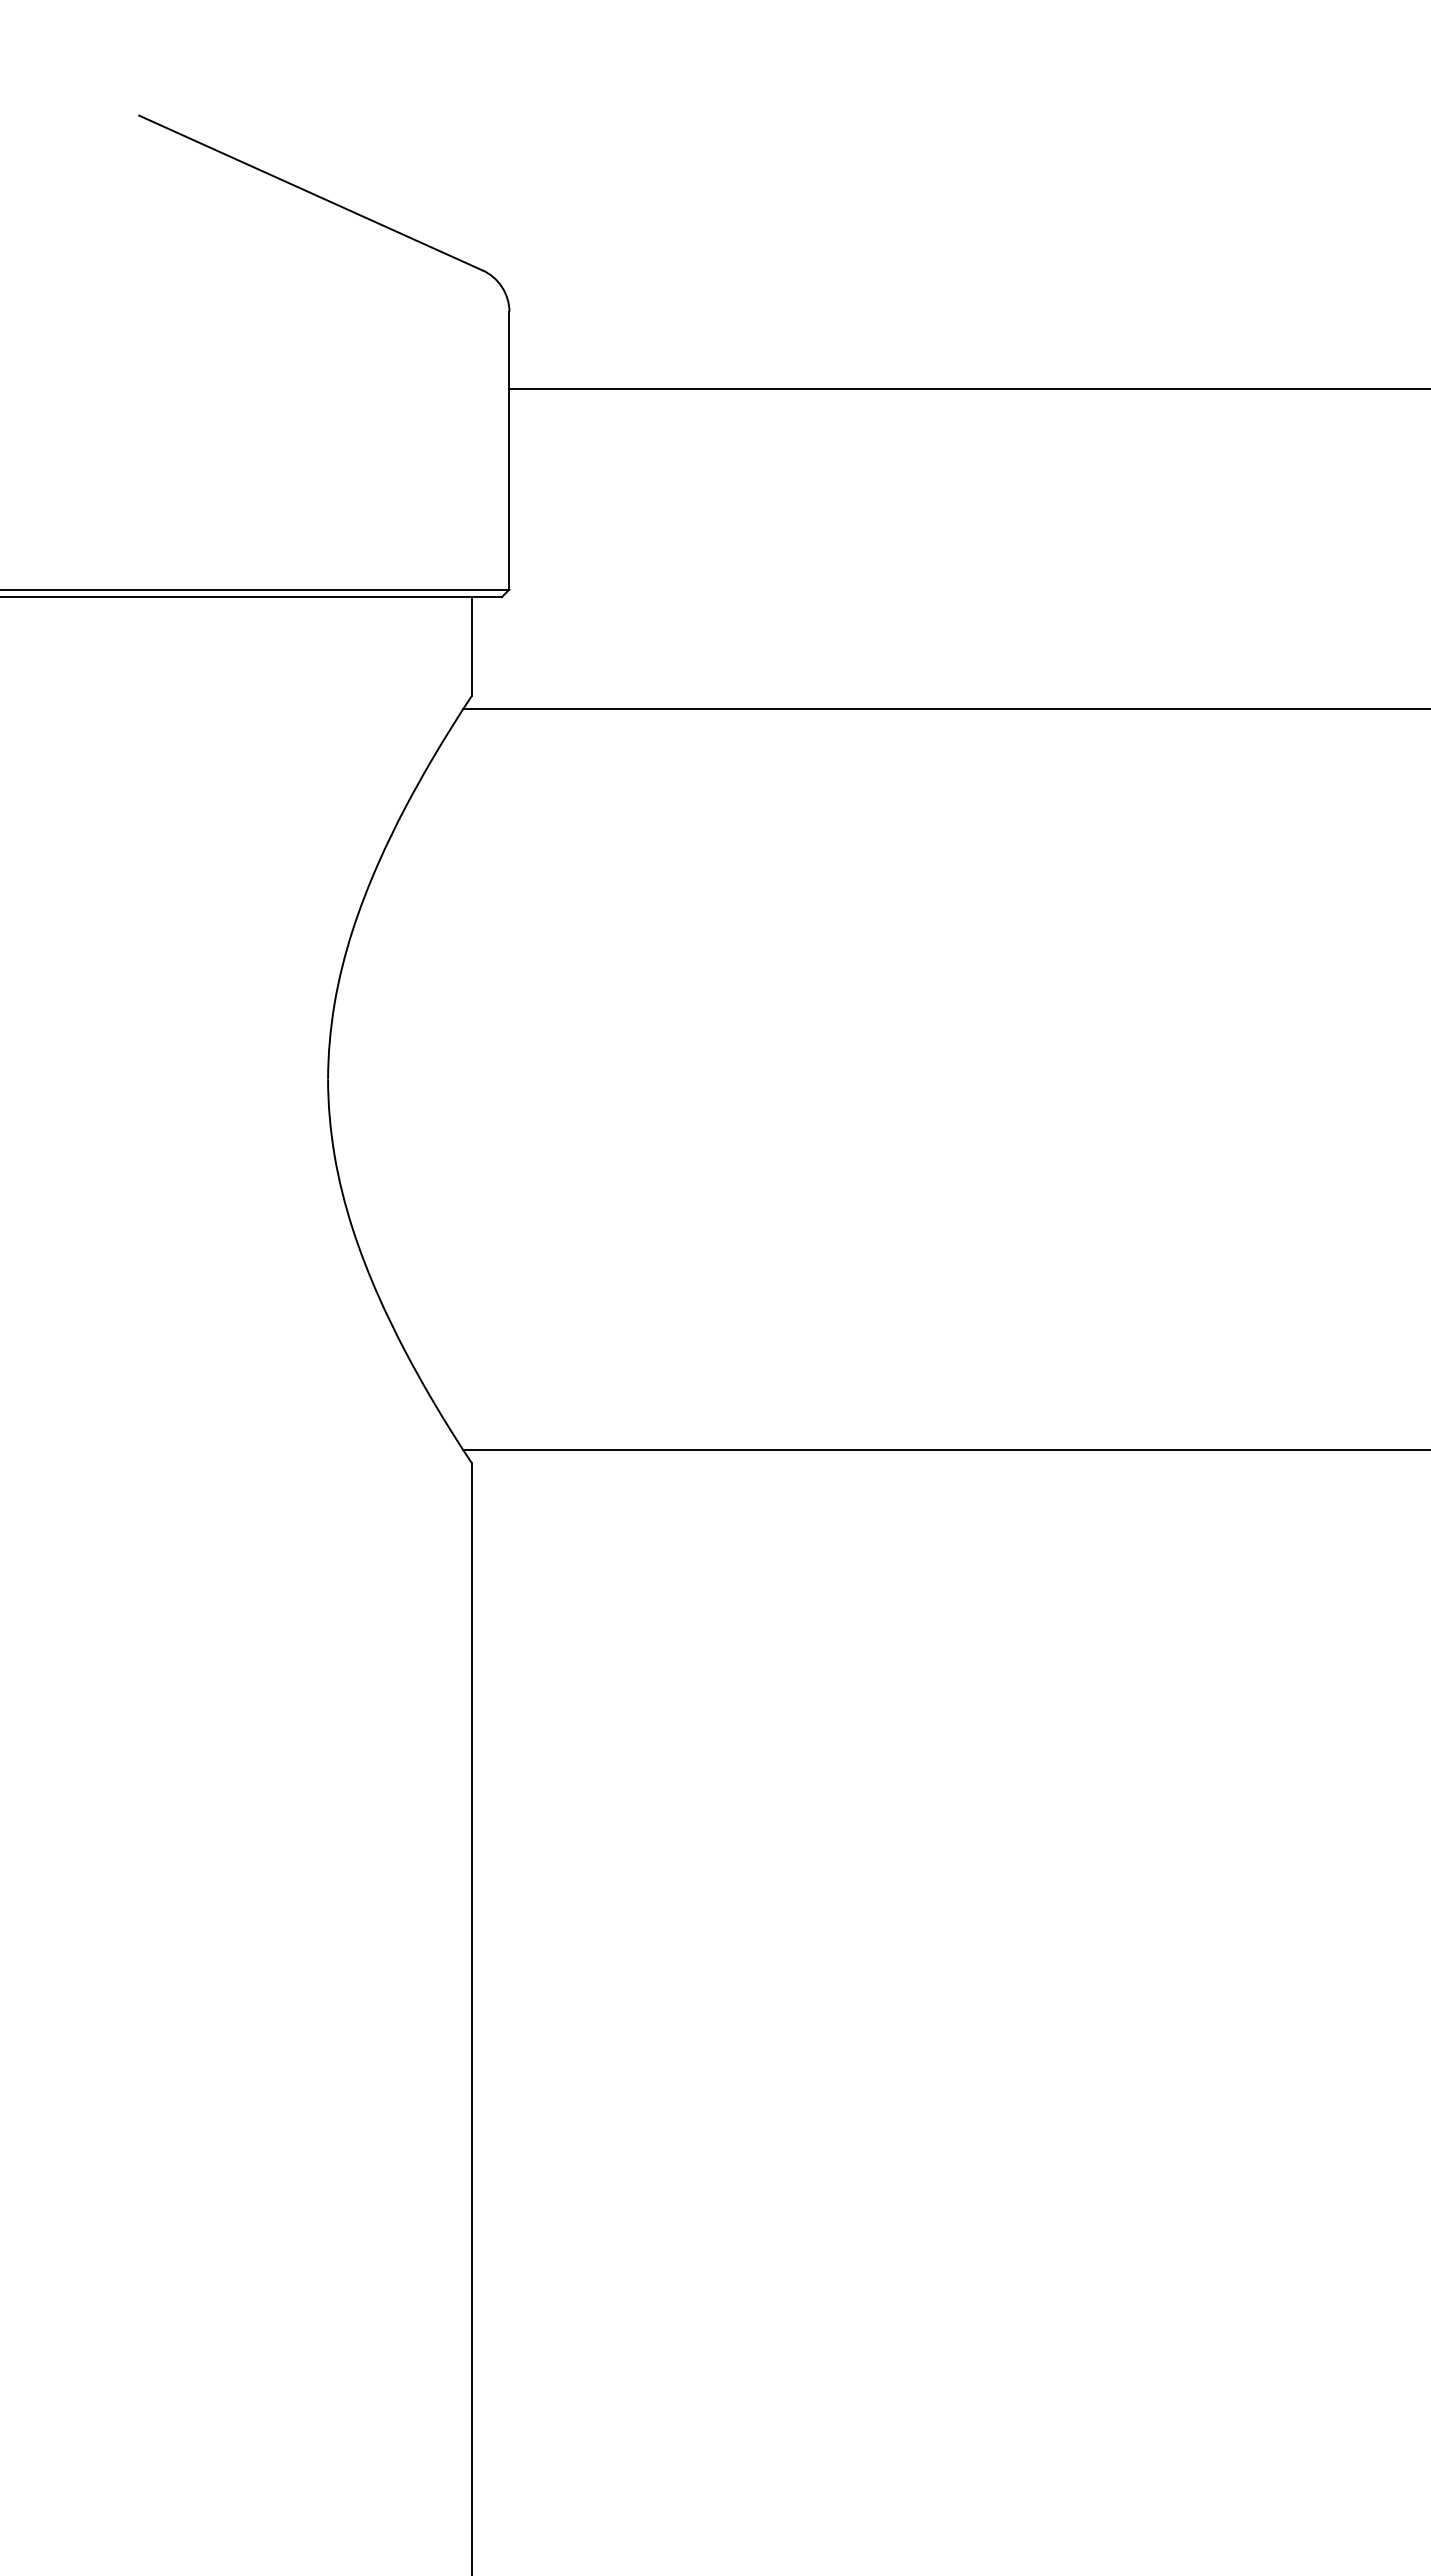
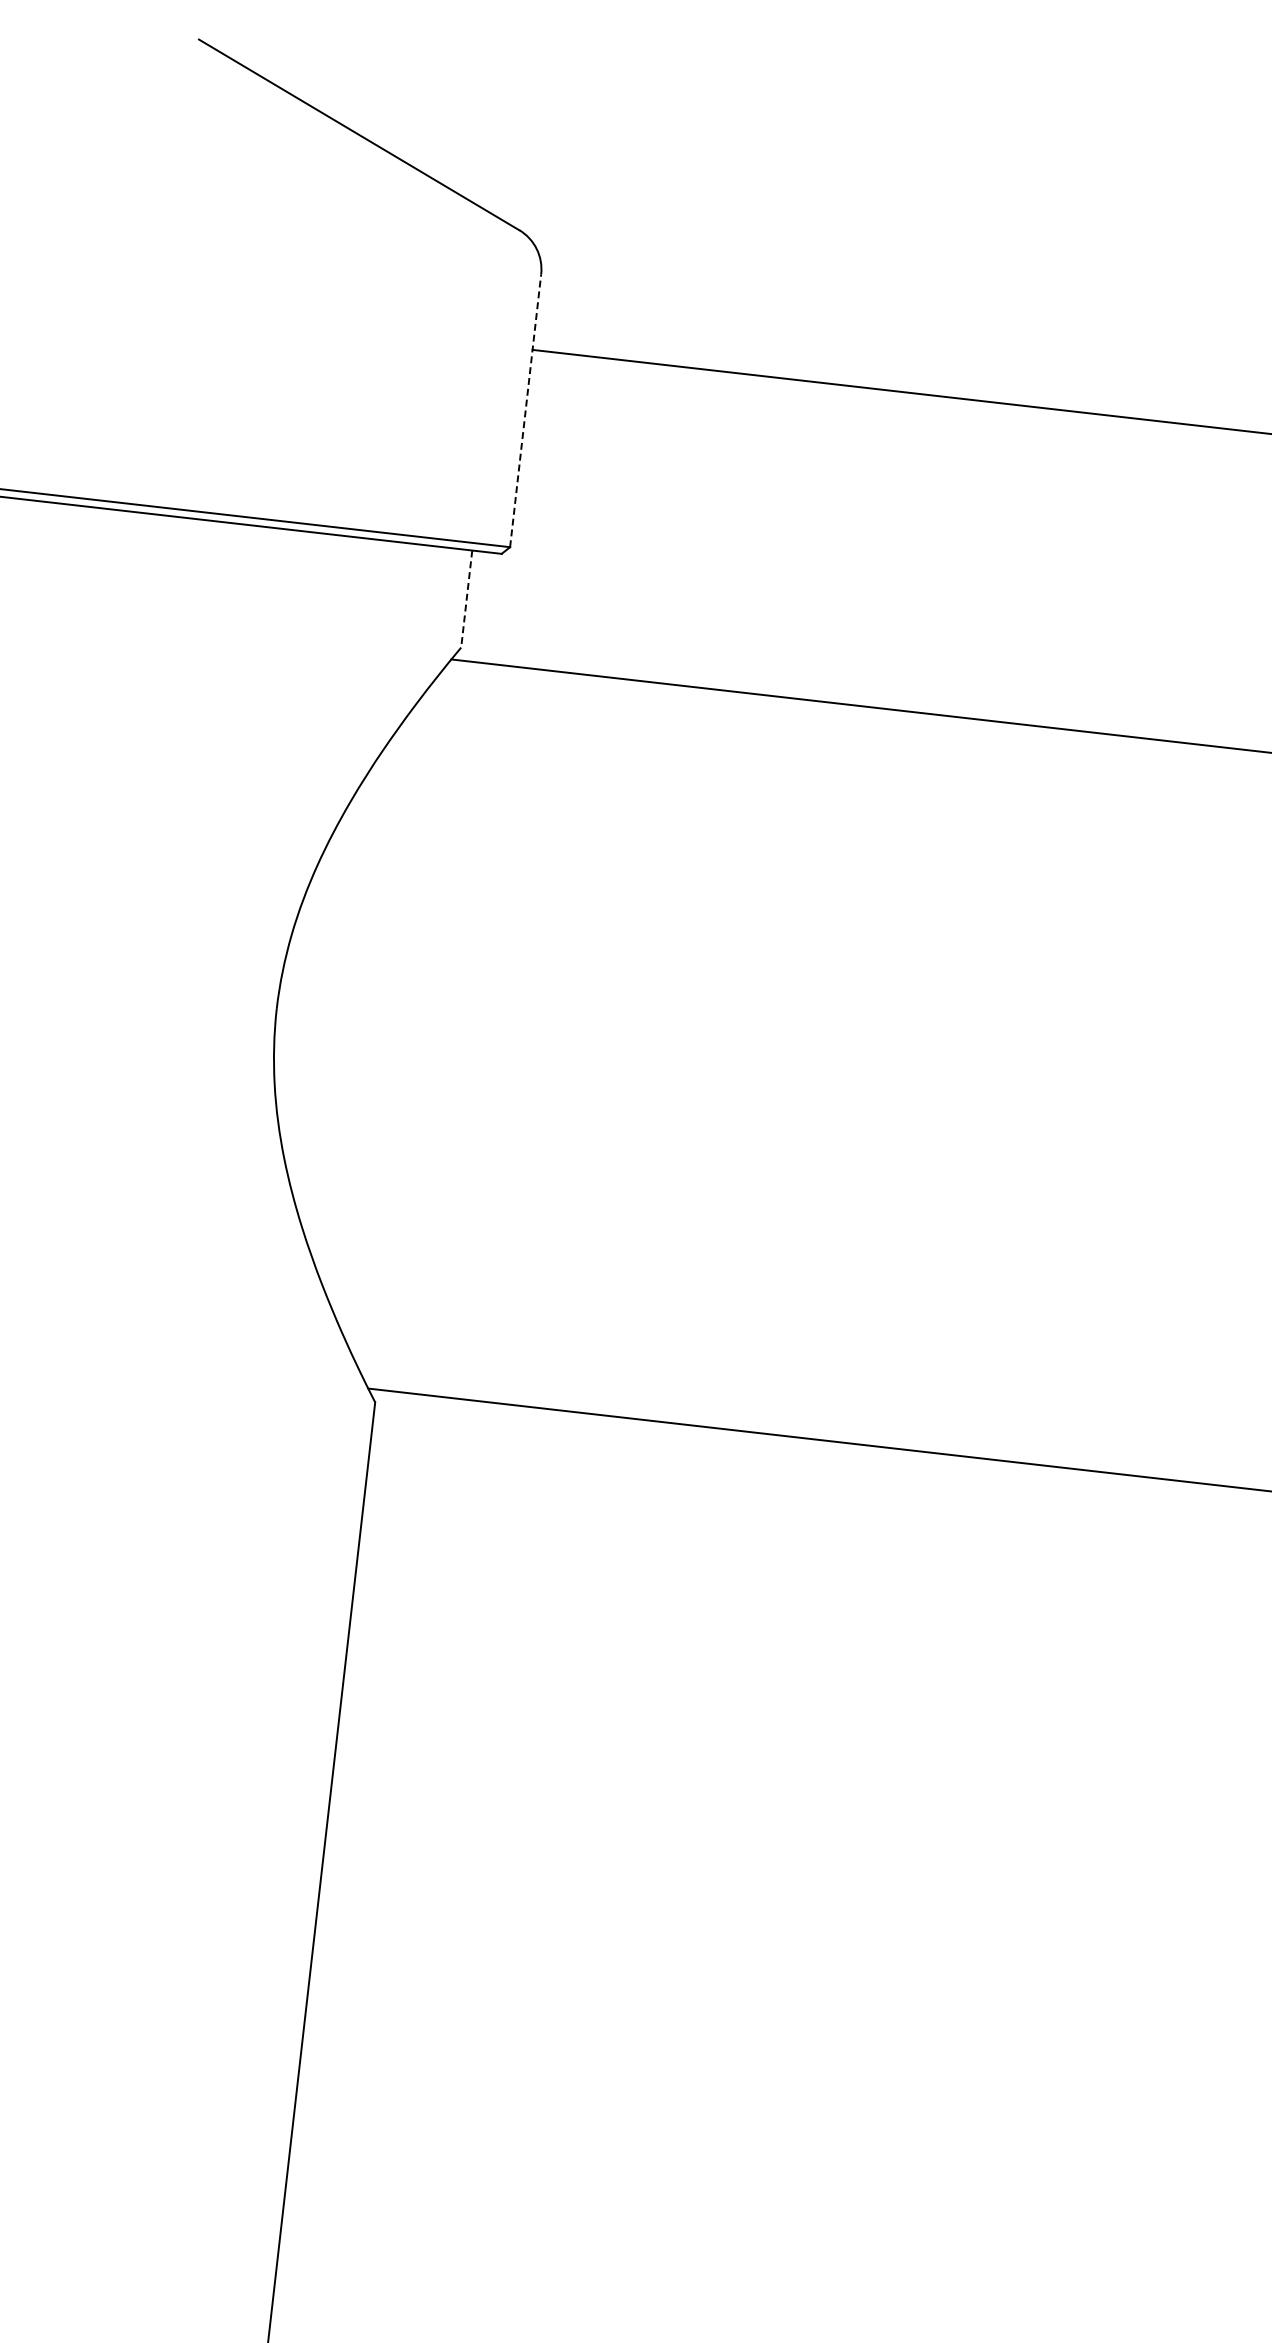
line: (509, 450) -> (525, 410), solid -> dashed
line: (471, 647) -> (466, 599), solid -> dashed

